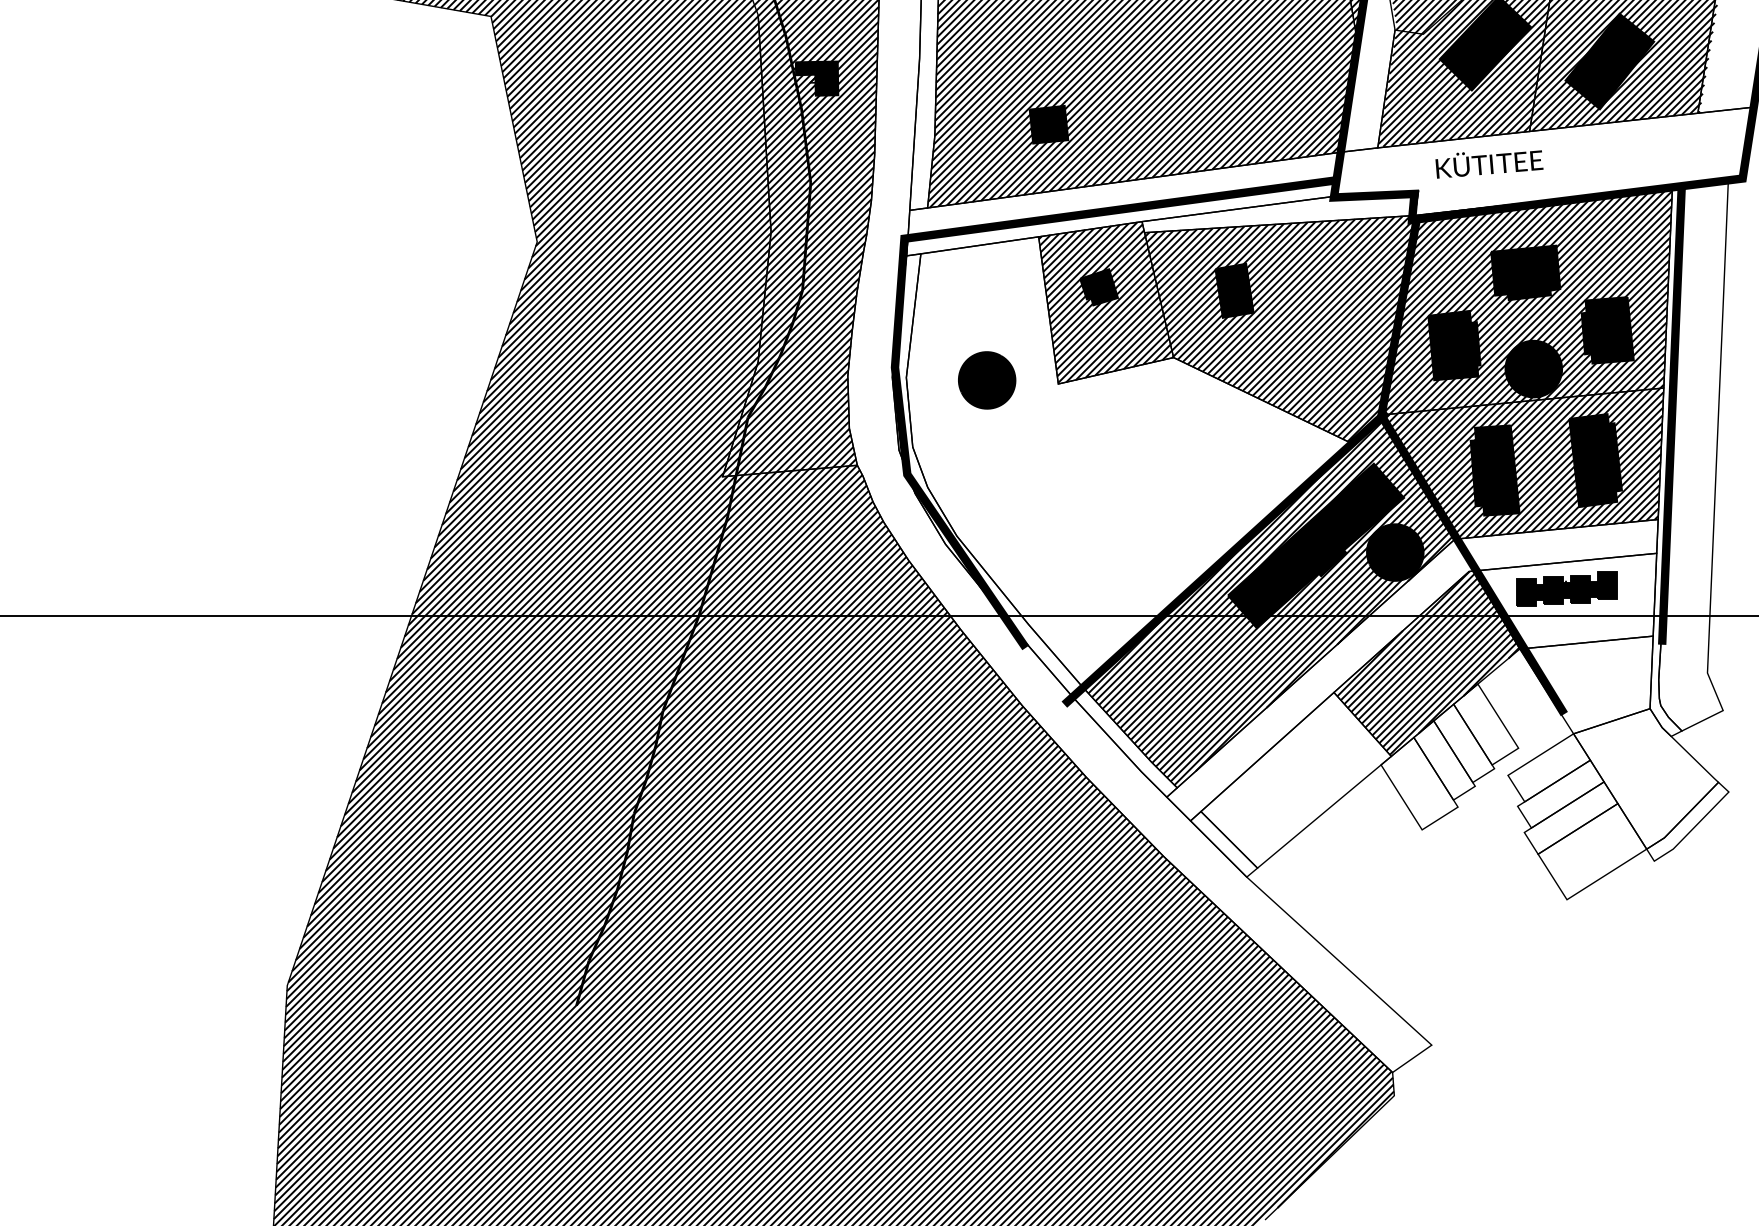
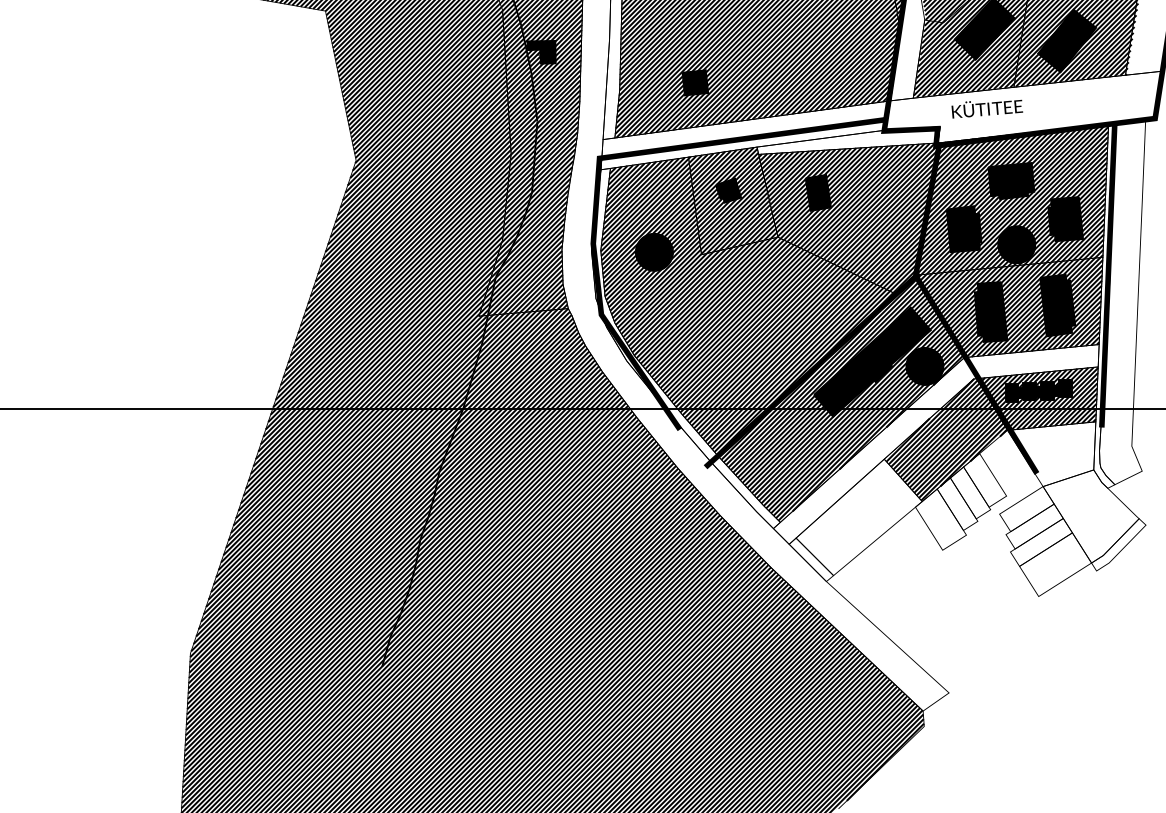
hatch: (1126, 460) -> (746, 305), added
hatch: (1565, 600) -> (1037, 398), added

